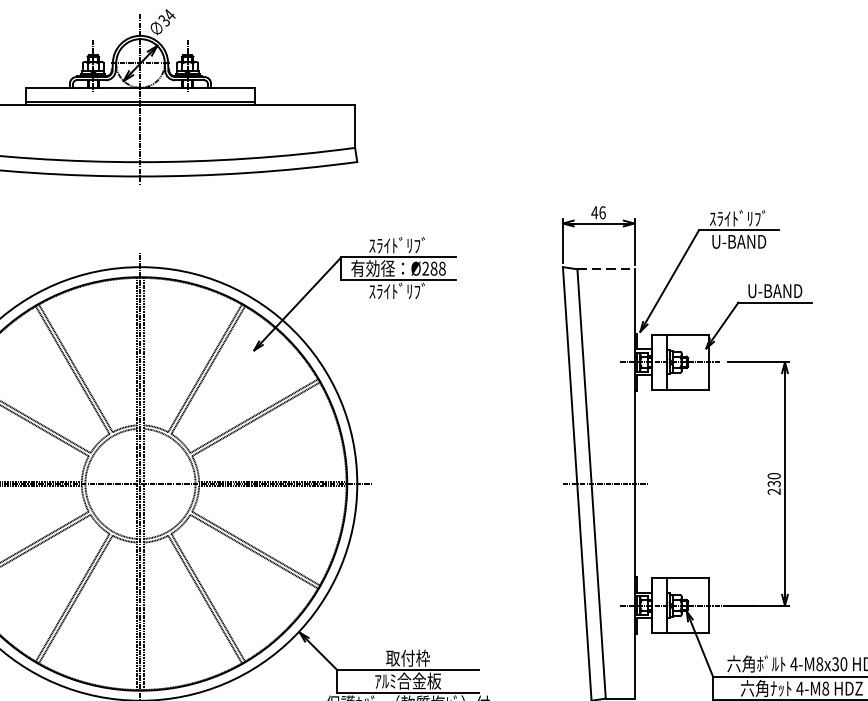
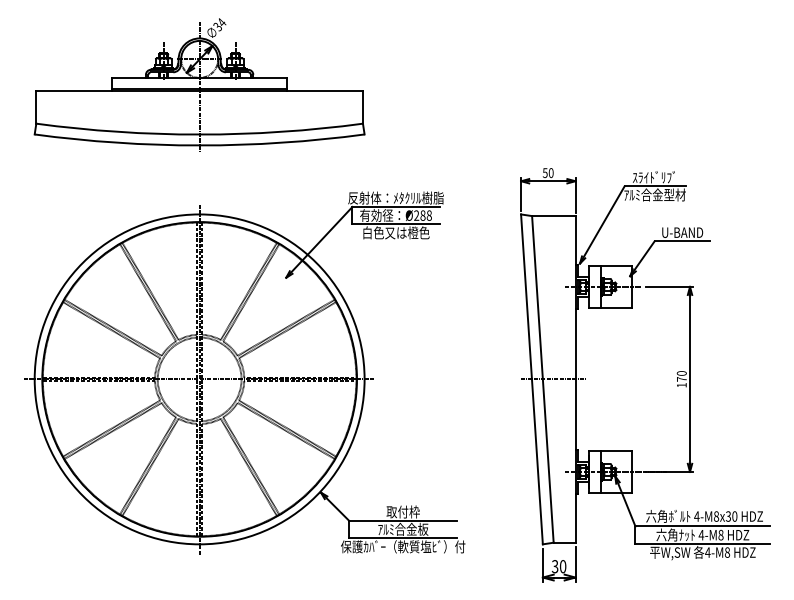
text: (597, 213) -> (547, 173), 46 -> 50
text: (738, 240) -> (654, 194), U-BAND -> ｱﾙﾐ合金型材
text: (397, 244) -> (395, 197), ｽﾗｲﾄﾞﾘﾌﾞ -> 反射体：ﾒﾀｸﾘﾙ樹脂
line: (605, 269) -> (553, 216), dashed -> solid
text: (399, 290) -> (396, 232), ｽﾗｲﾄﾞﾘﾌﾞ -> 白色又は橙色
text: (773, 488) -> (681, 382), 230 -> 170

